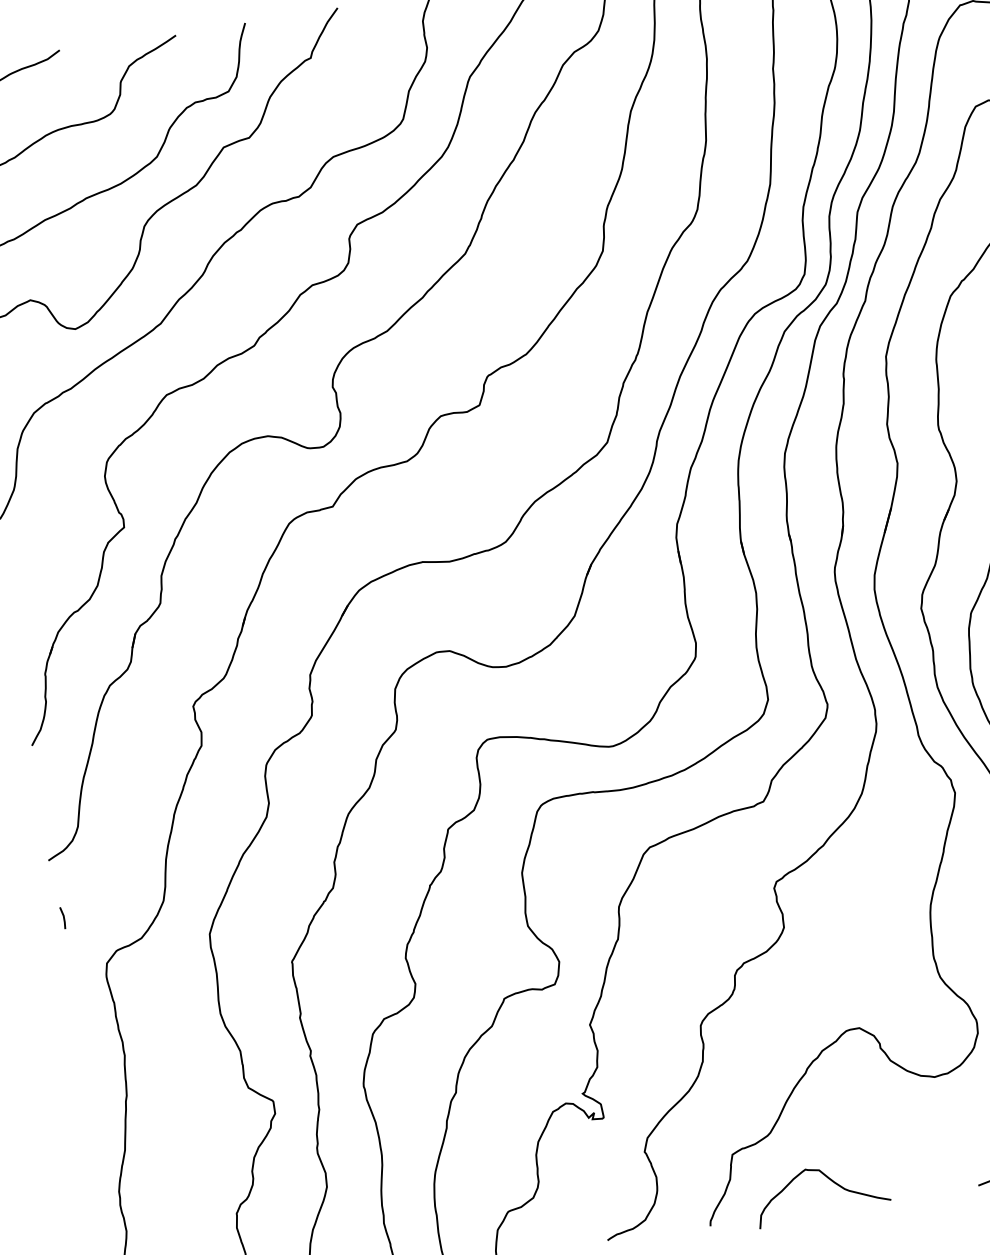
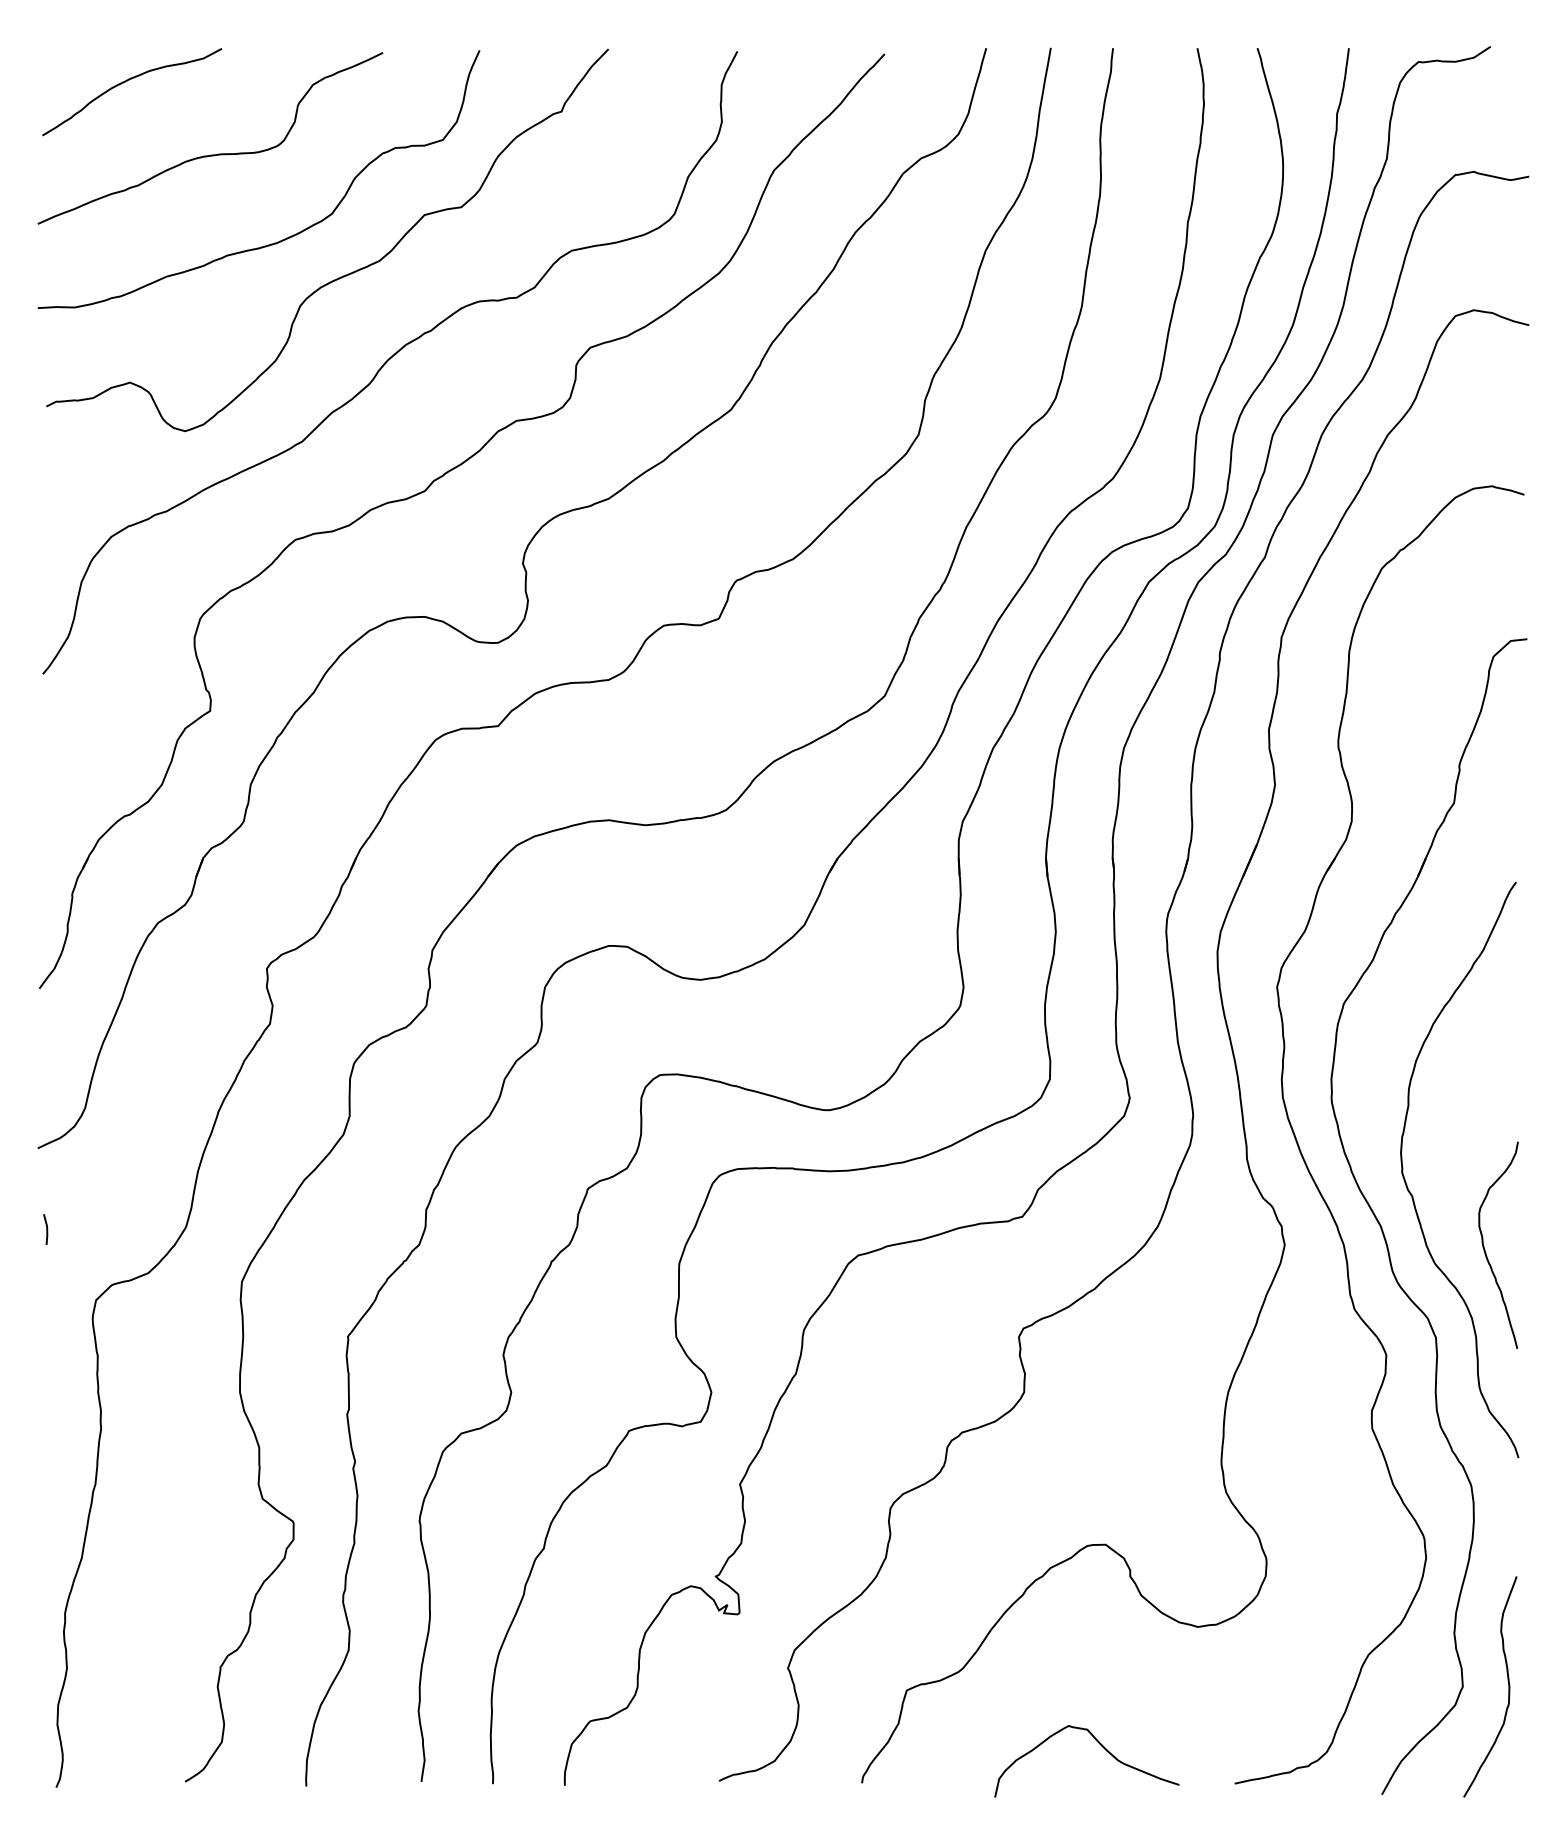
curve: (831, 1180) -> (1101, 1746), moved

